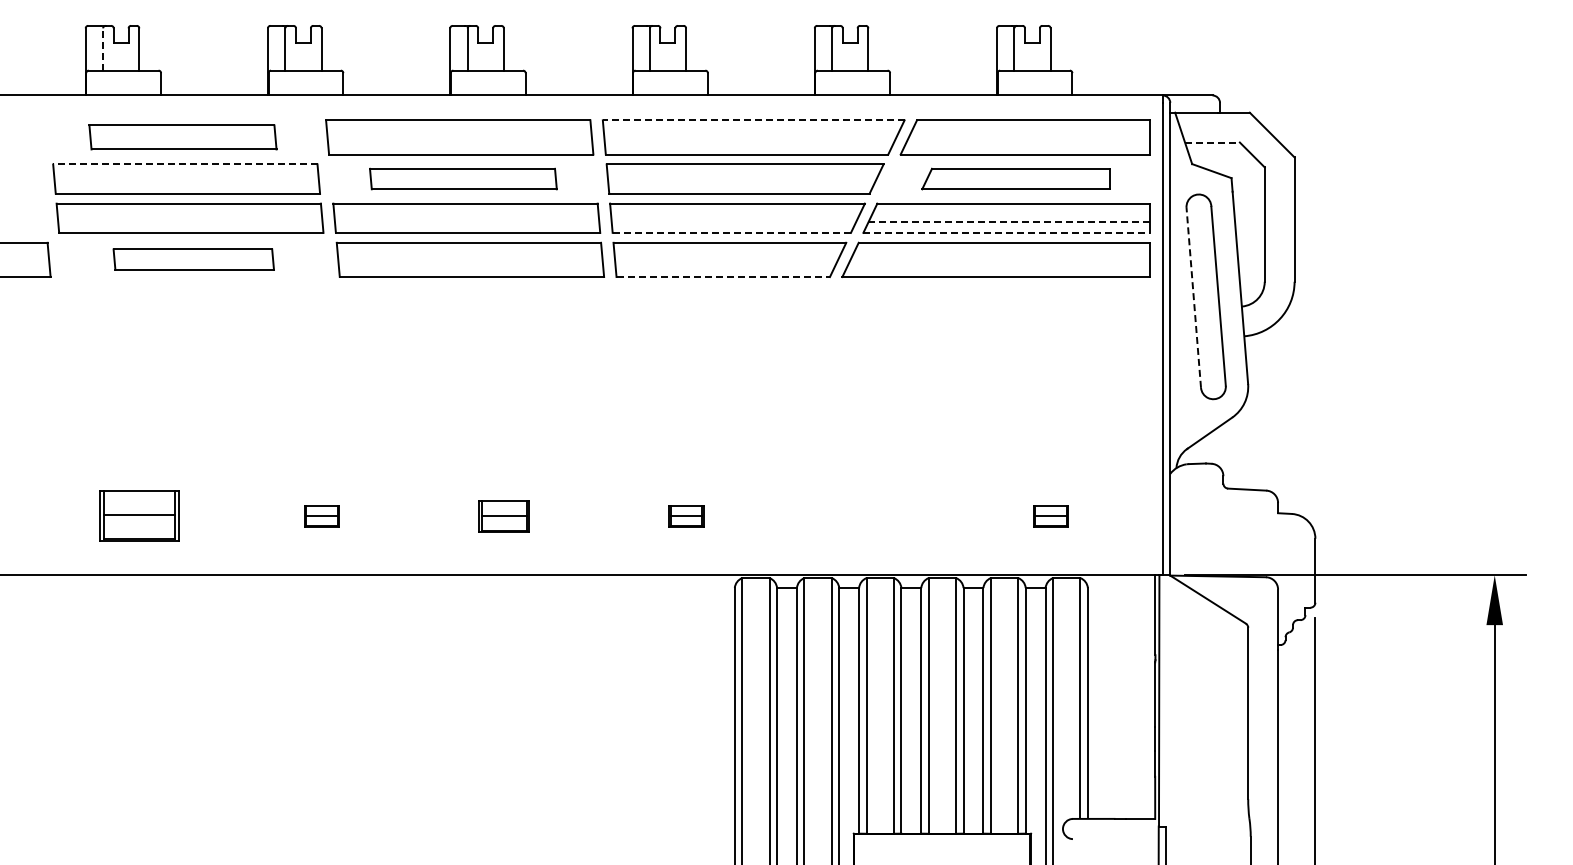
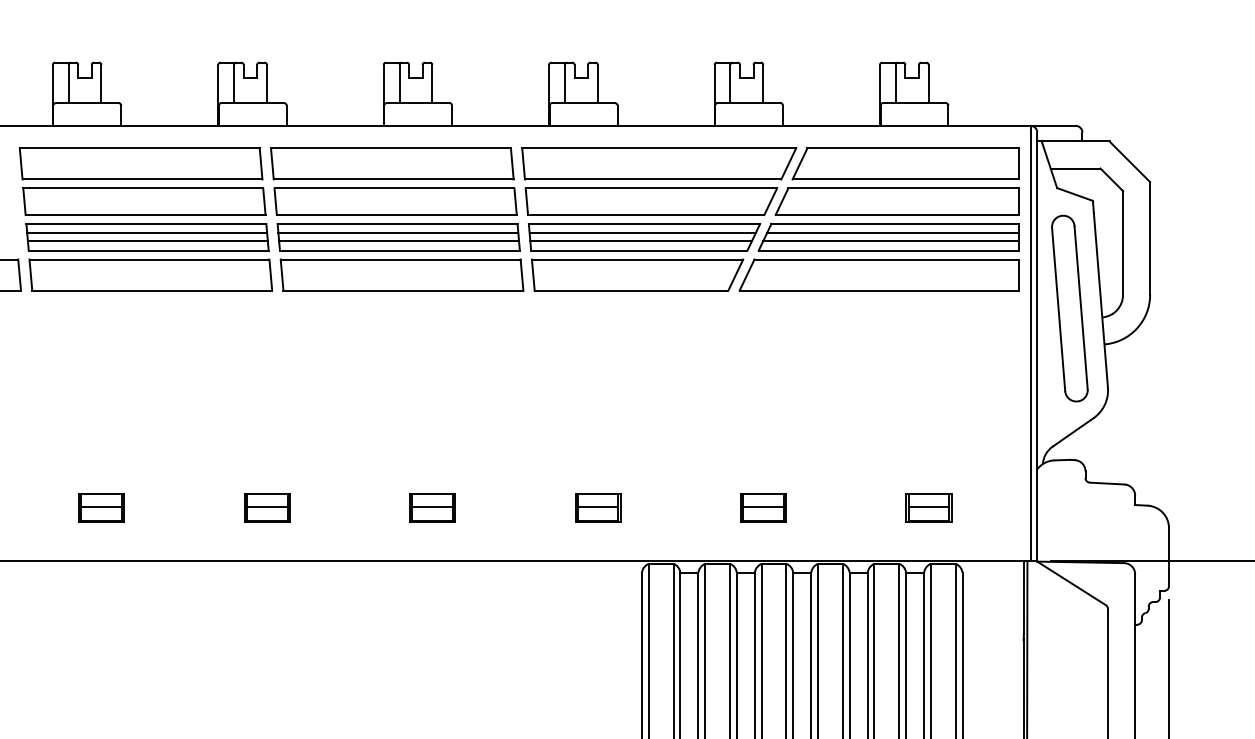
line: (103, 49) -> (68, 84), dashed -> solid
line: (753, 120) -> (658, 148), dashed -> solid
part: (182, 137) -> (140, 163), size x1.43
line: (1212, 142) -> (1075, 168), dashed -> solid
line: (184, 164) -> (142, 188), dashed -> solid
part: (463, 178) -> (395, 201), size x1.43
part: (1015, 178) -> (896, 201), size x1.43
line: (189, 213) -> (147, 232), added
line: (466, 213) -> (398, 232), added
line: (735, 213) -> (642, 232), added
line: (1011, 213) -> (893, 232), added
line: (190, 222) -> (147, 241), added
line: (467, 222) -> (399, 241), added
line: (733, 222) -> (640, 241), added
line: (1009, 222) -> (891, 241), dashed -> solid
line: (732, 232) -> (639, 250), dashed -> solid
line: (1007, 232) -> (889, 250), dashed -> solid
part: (193, 259) -> (150, 274), size x1.67
line: (723, 277) -> (631, 291), dashed -> solid
line: (1193, 297) -> (1058, 309), dashed -> solid
part: (139, 516) -> (101, 507), size x0.62
part: (321, 516) -> (266, 507), size x1.43
part: (686, 516) -> (598, 507), size x1.43
part: (868, 516) -> (763, 507), added
part: (1050, 516) -> (928, 507), size x1.43

